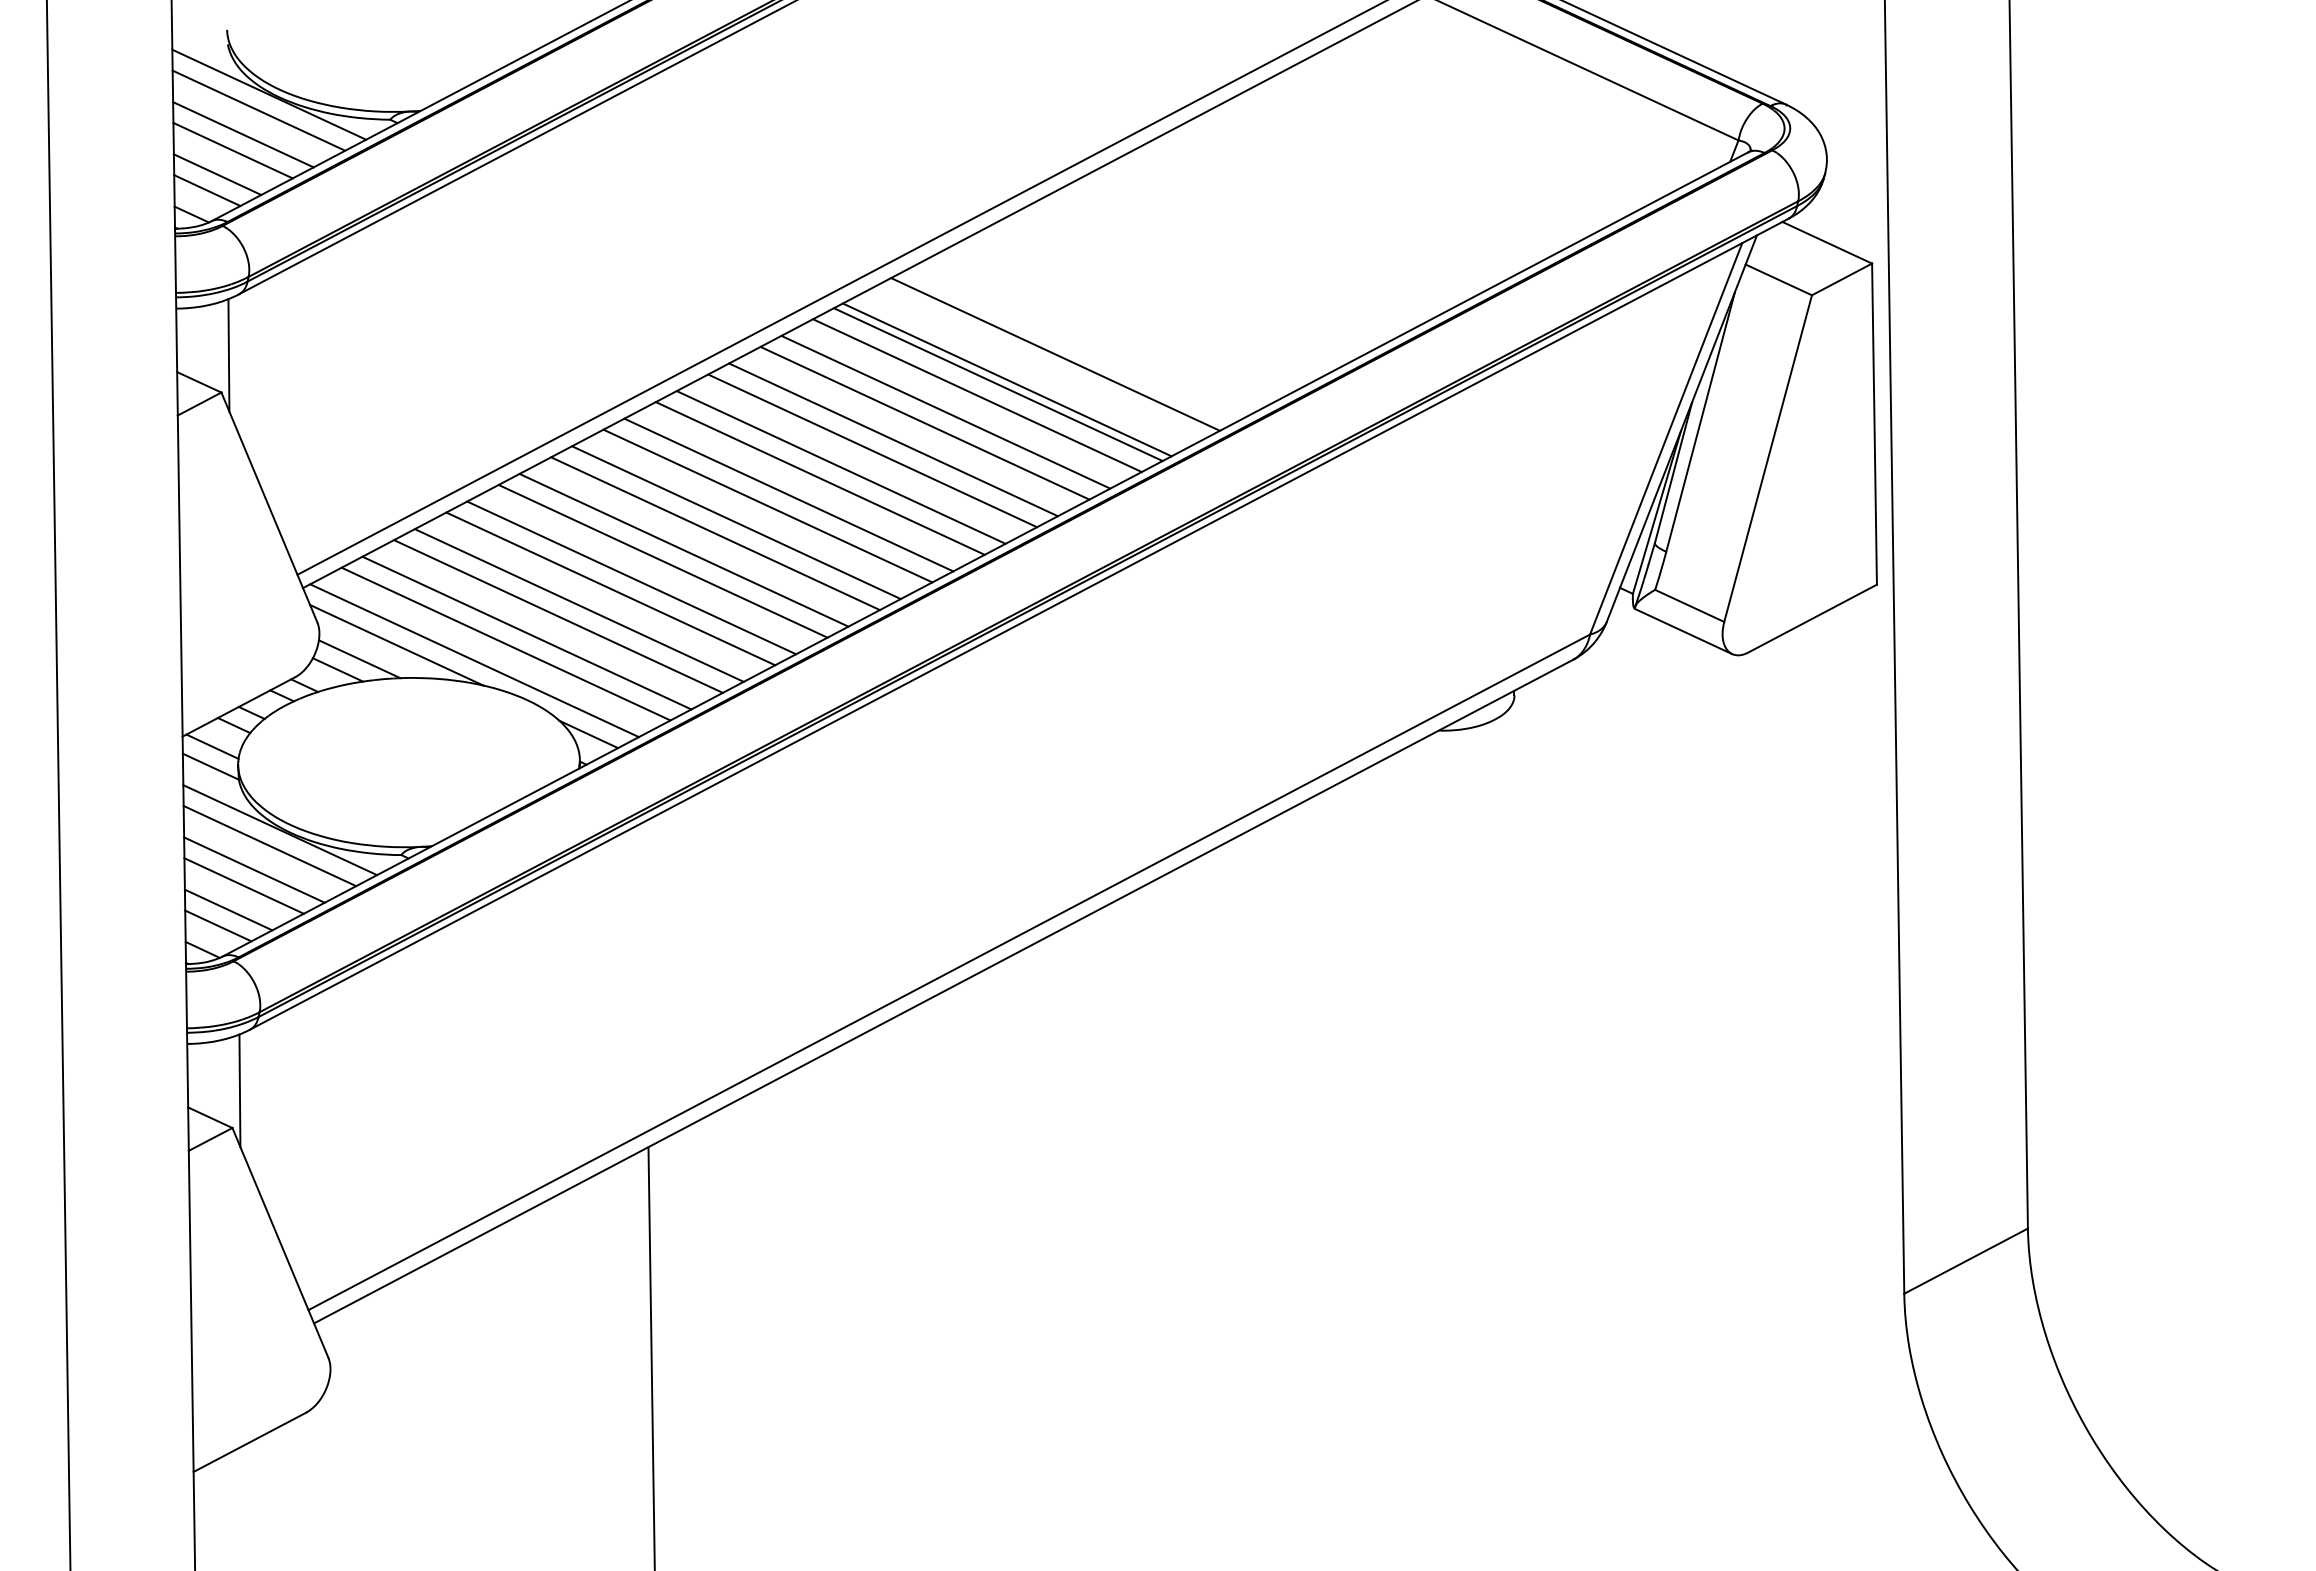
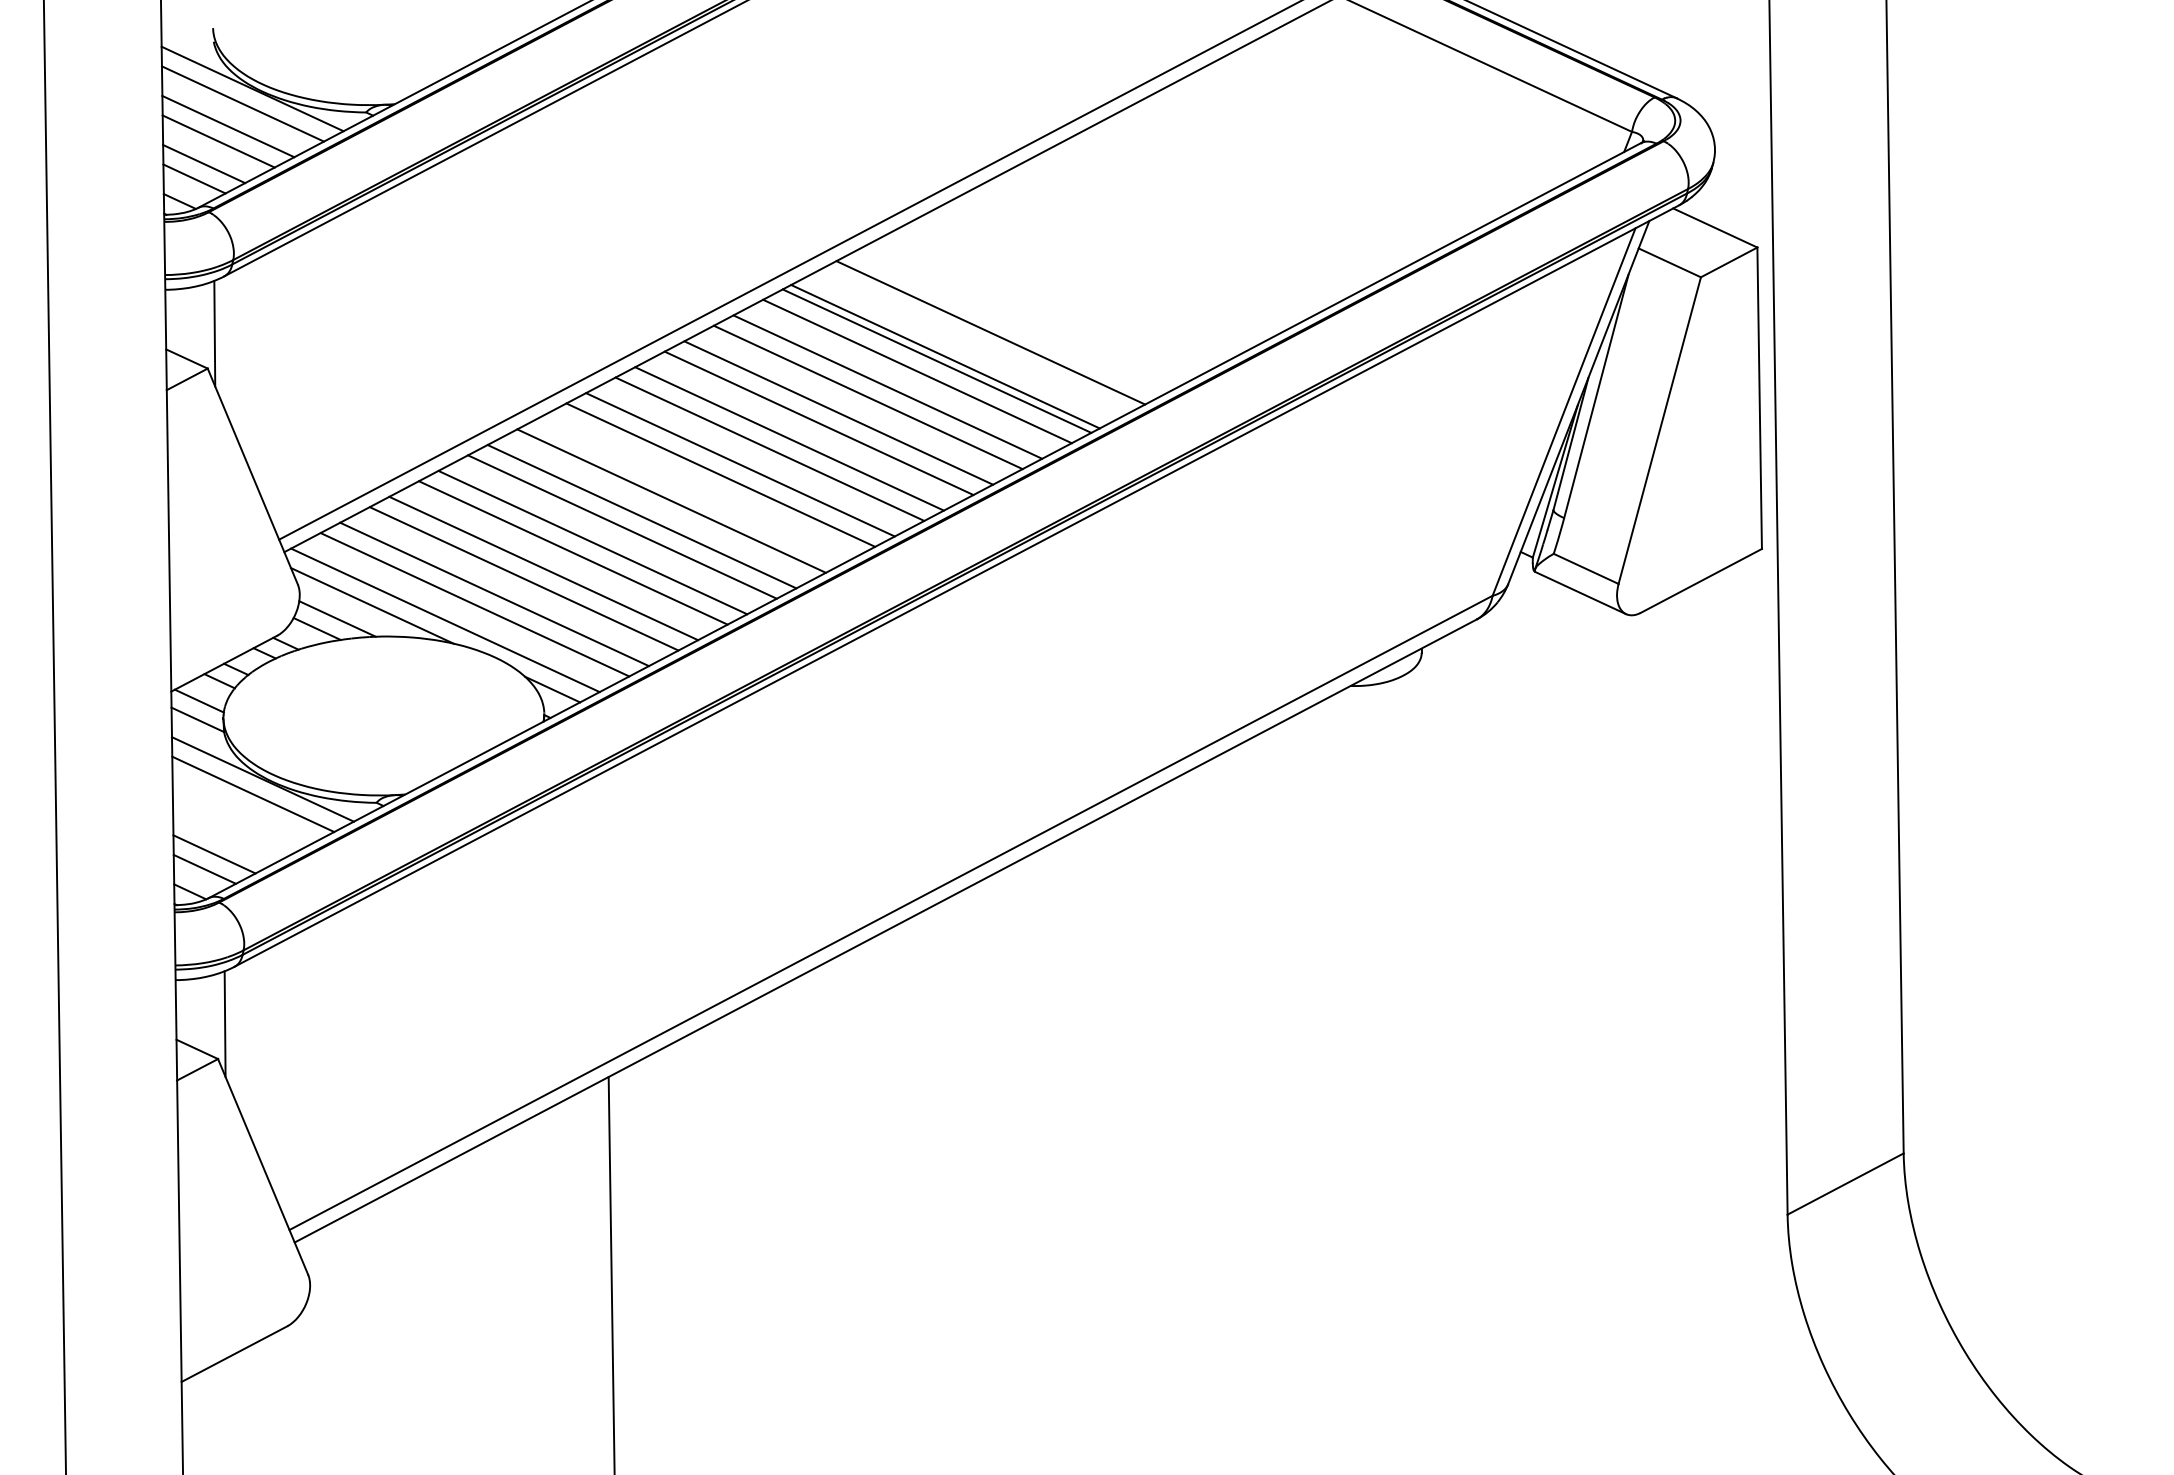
line: (736, 522) -> (691, 490), removed
line: (254, 869) -> (238, 816), removed
line: (243, 885) -> (228, 831), removed

